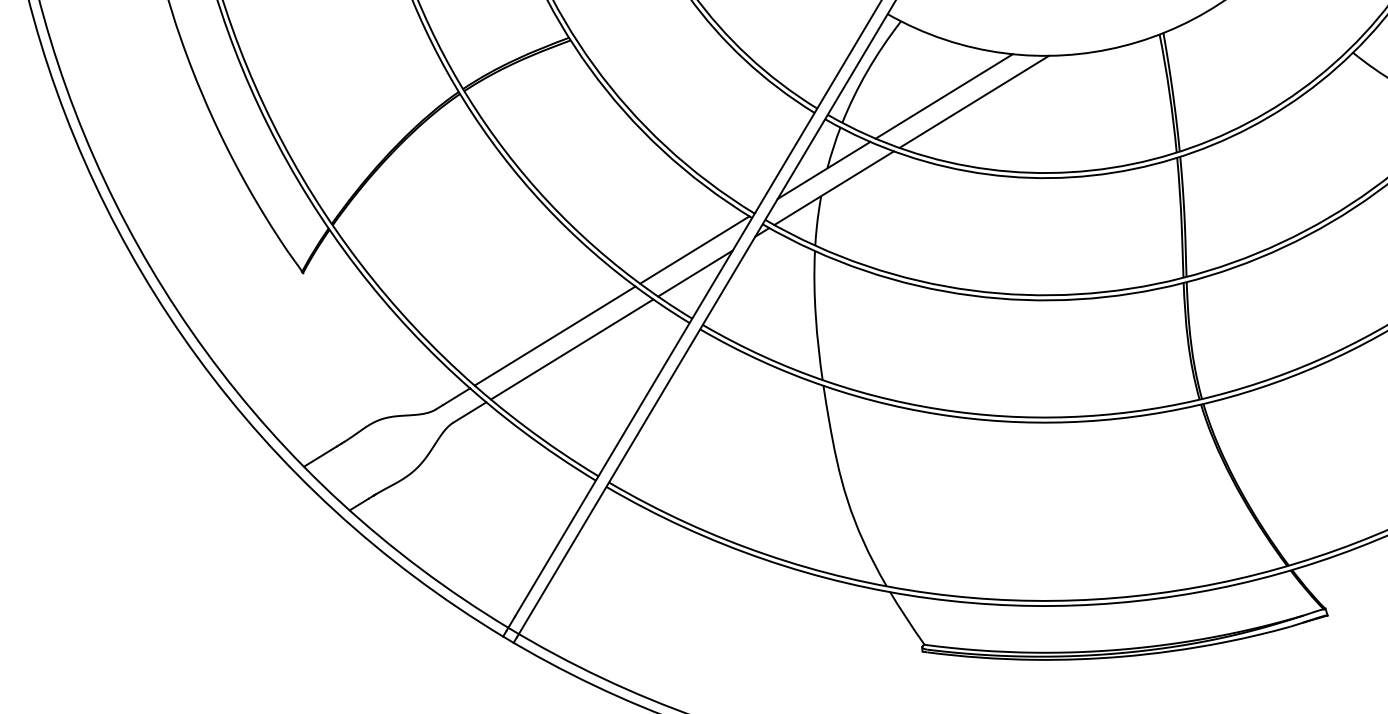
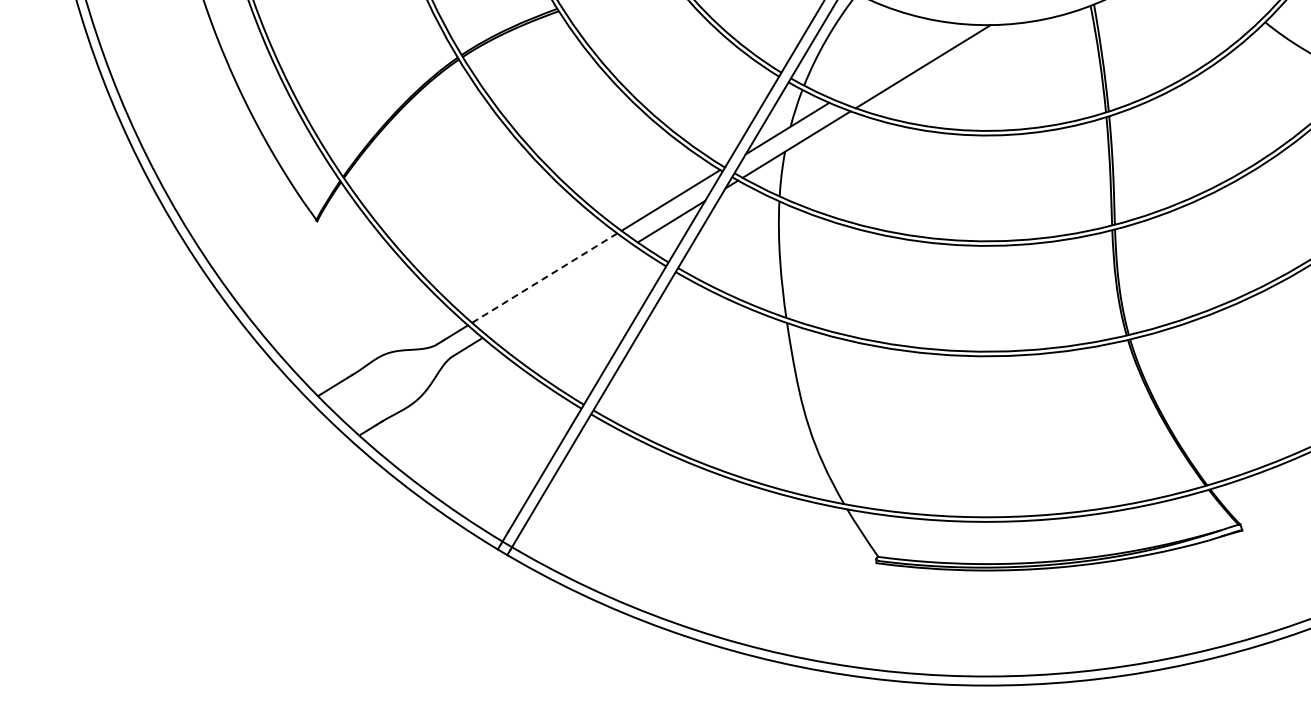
line: (944, 96) -> (896, 61), removed
line: (554, 336) -> (544, 278), solid -> dashed
line: (571, 349) -> (559, 290), removed

